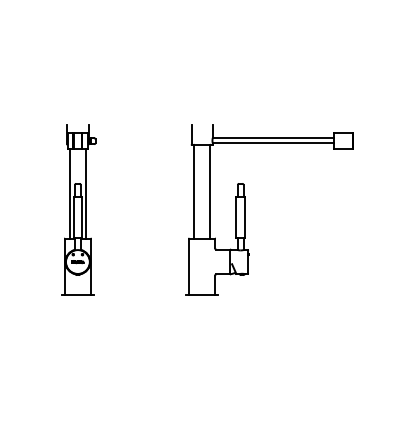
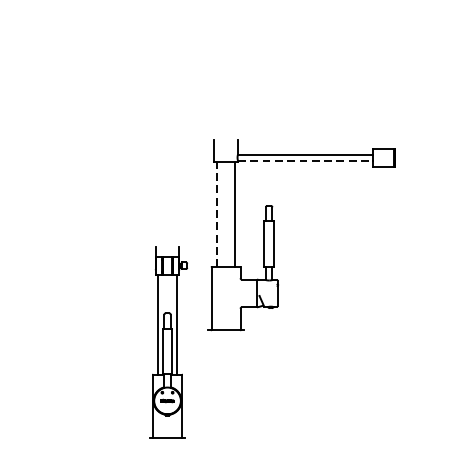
line: (273, 143) -> (305, 160), solid -> dashed
line: (194, 191) -> (217, 214), solid -> dashed
part: (78, 209) -> (168, 342), moved

